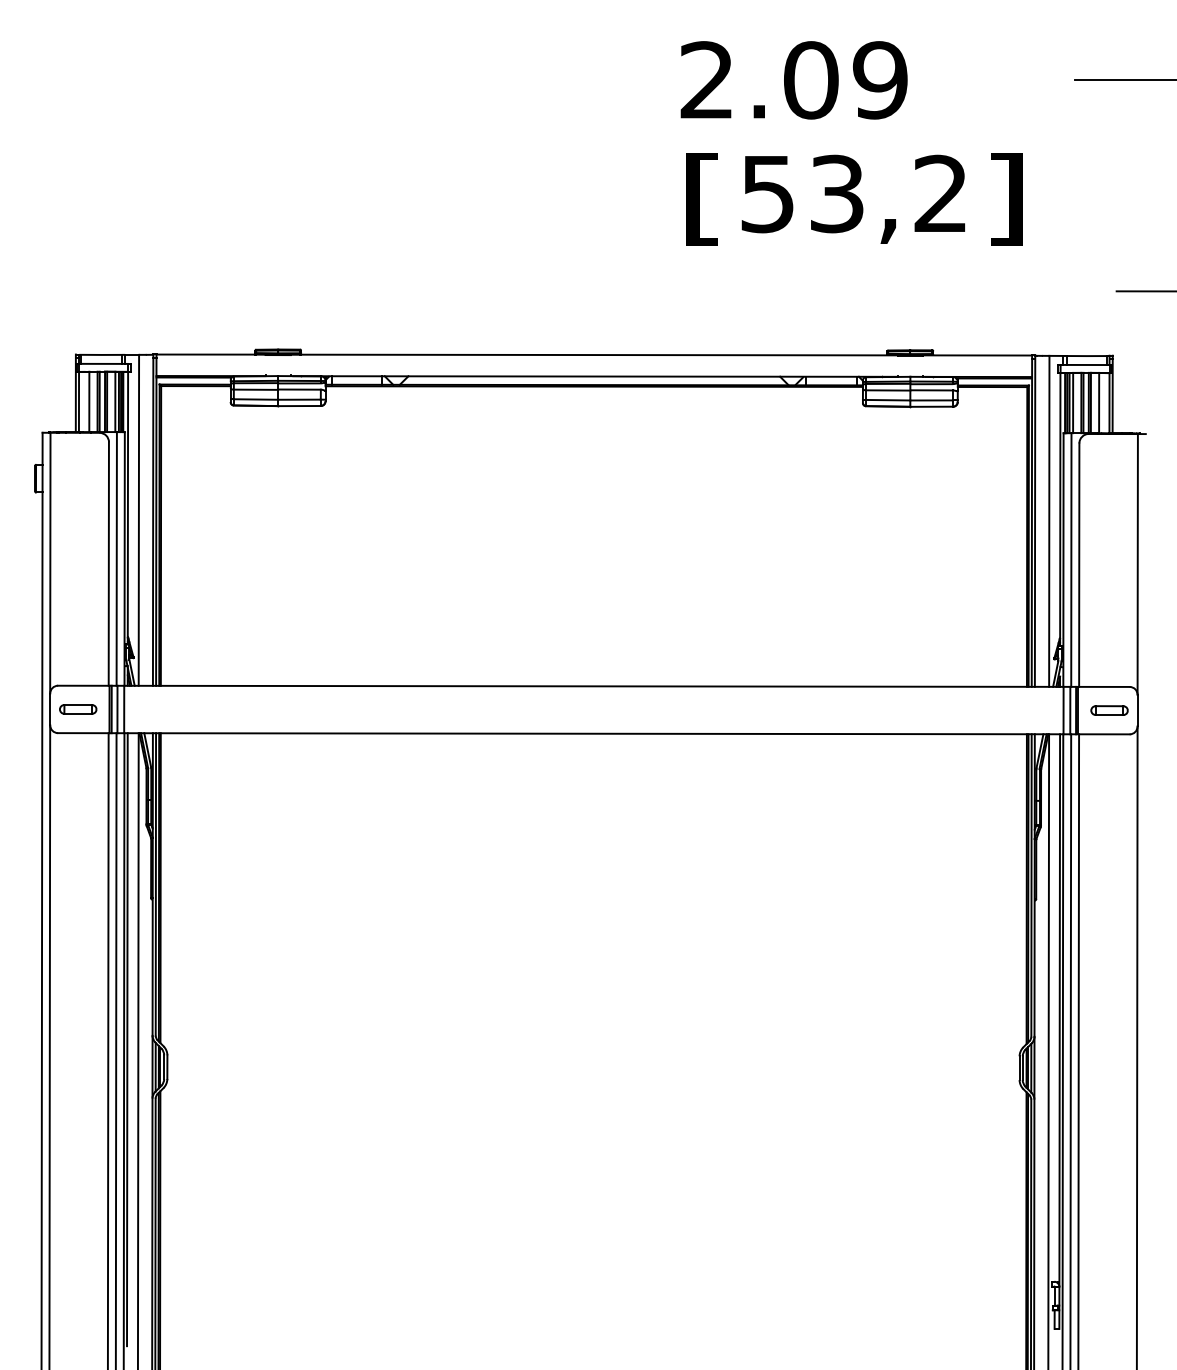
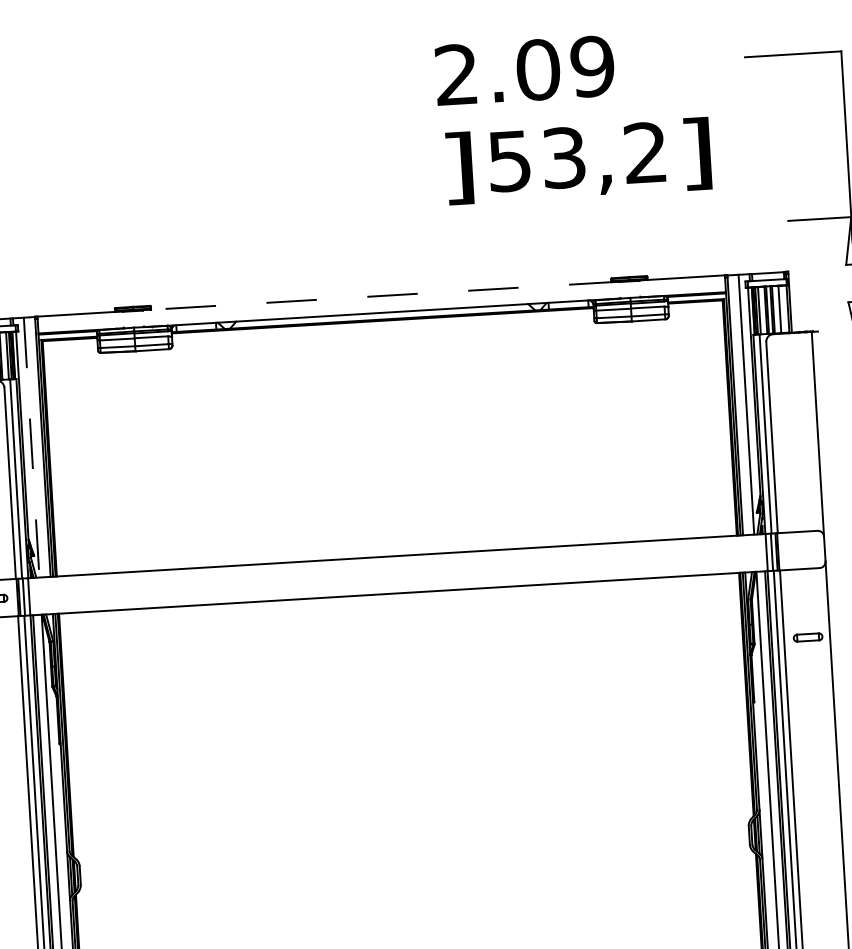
text: (702, 199) -> (458, 168), [ -> ]
line: (593, 355) -> (380, 296), solid -> dashed
line: (138, 520) -> (31, 447), solid -> dashed
part: (1109, 710) -> (808, 637), moved

